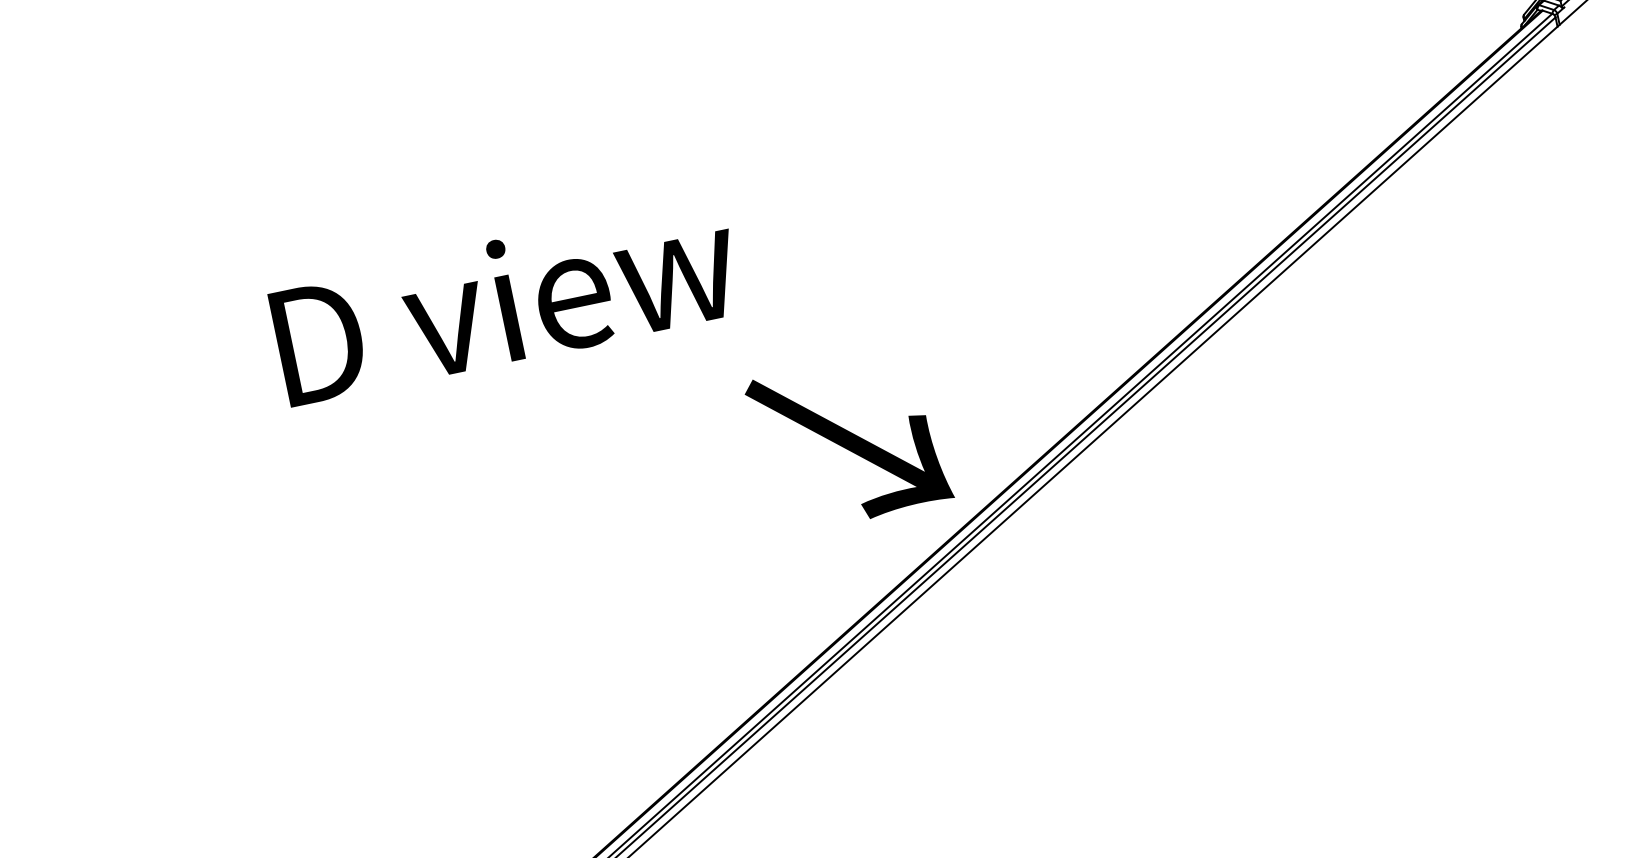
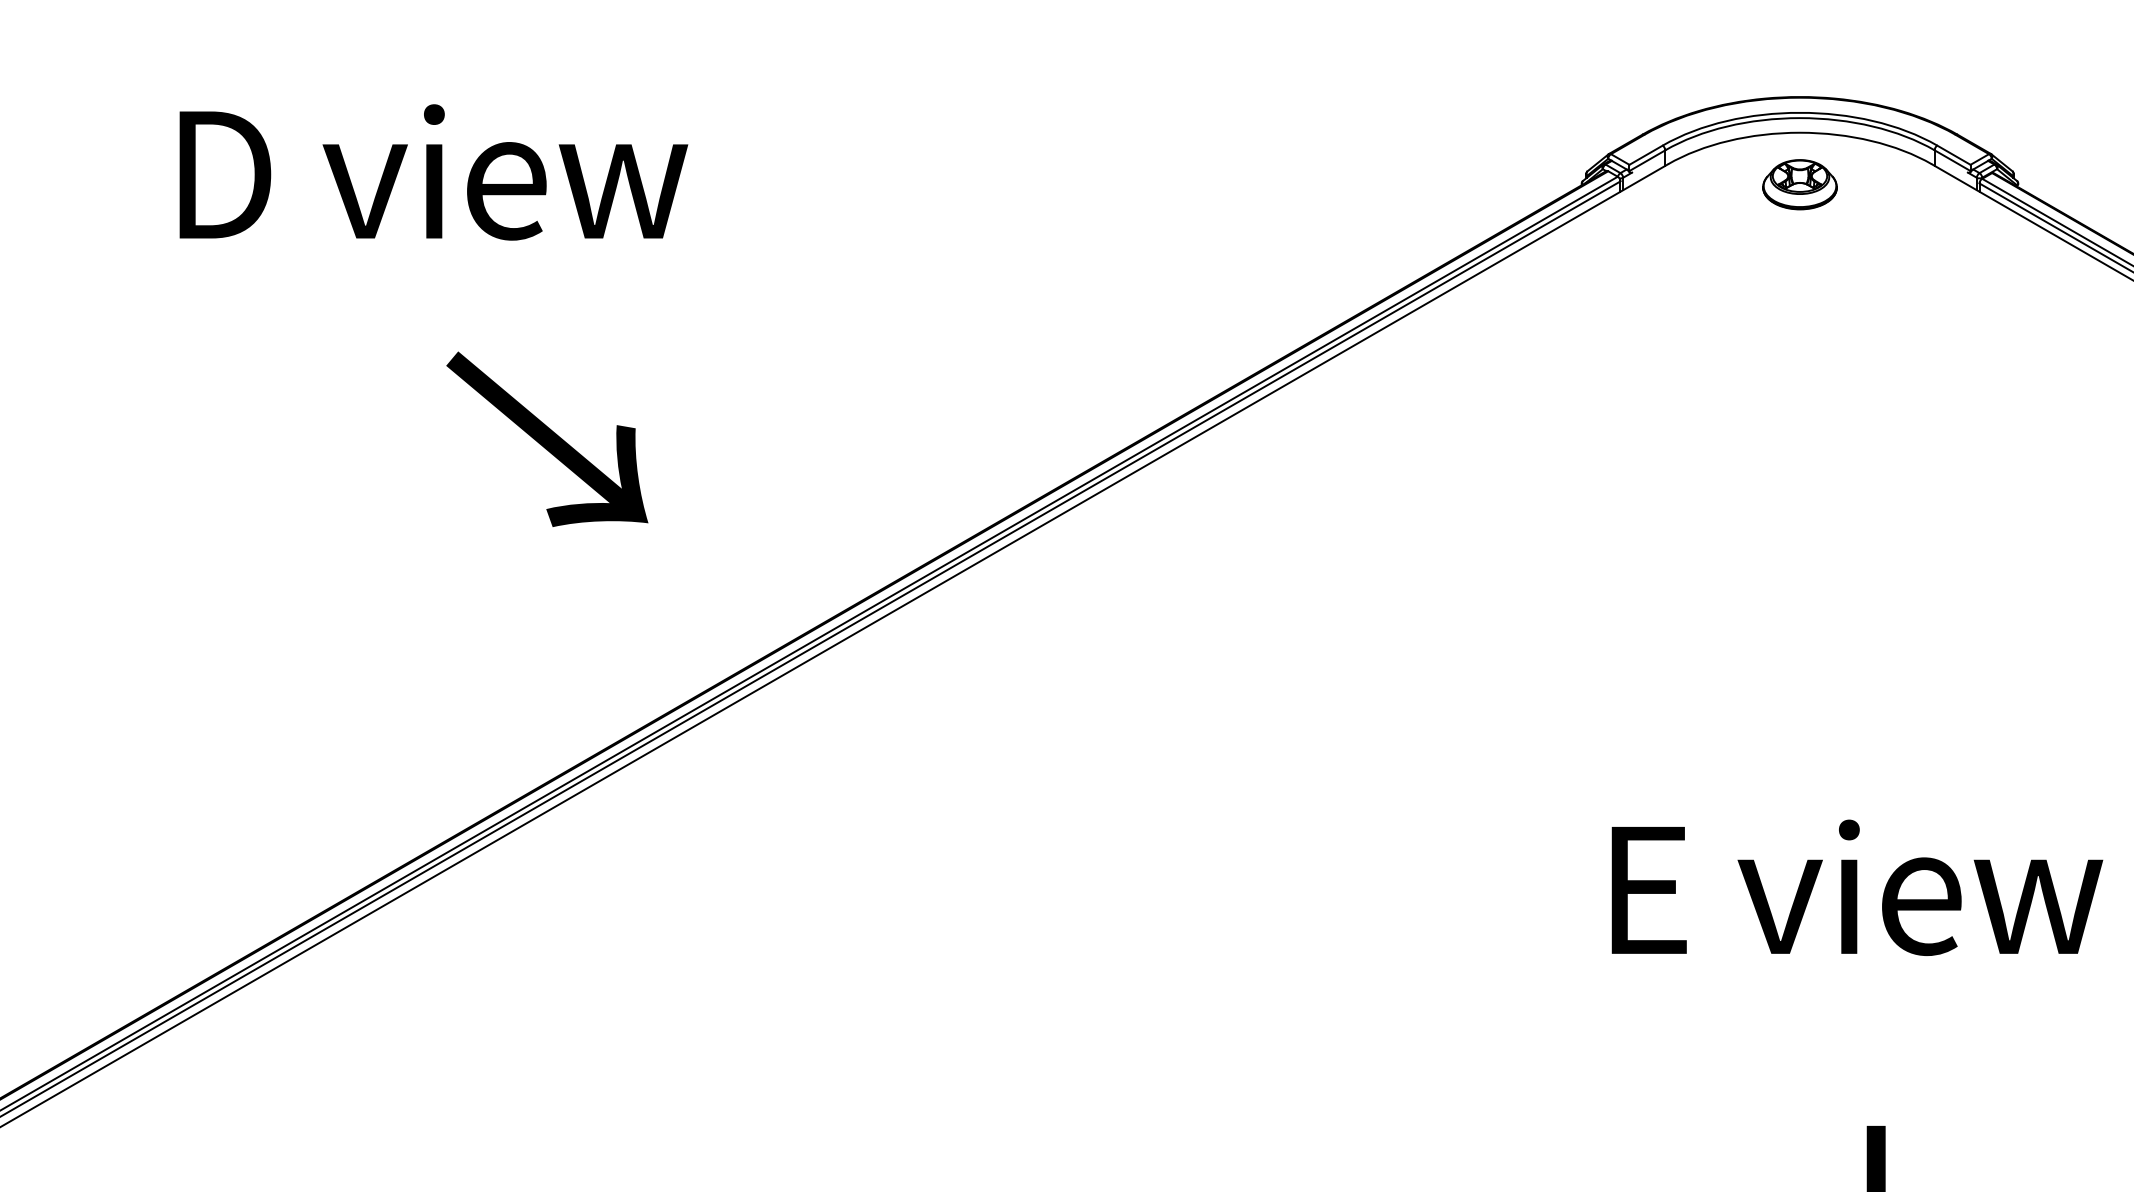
text: (505, 301) -> (433, 172), moved
text: (848, 440) -> (547, 438), moved

